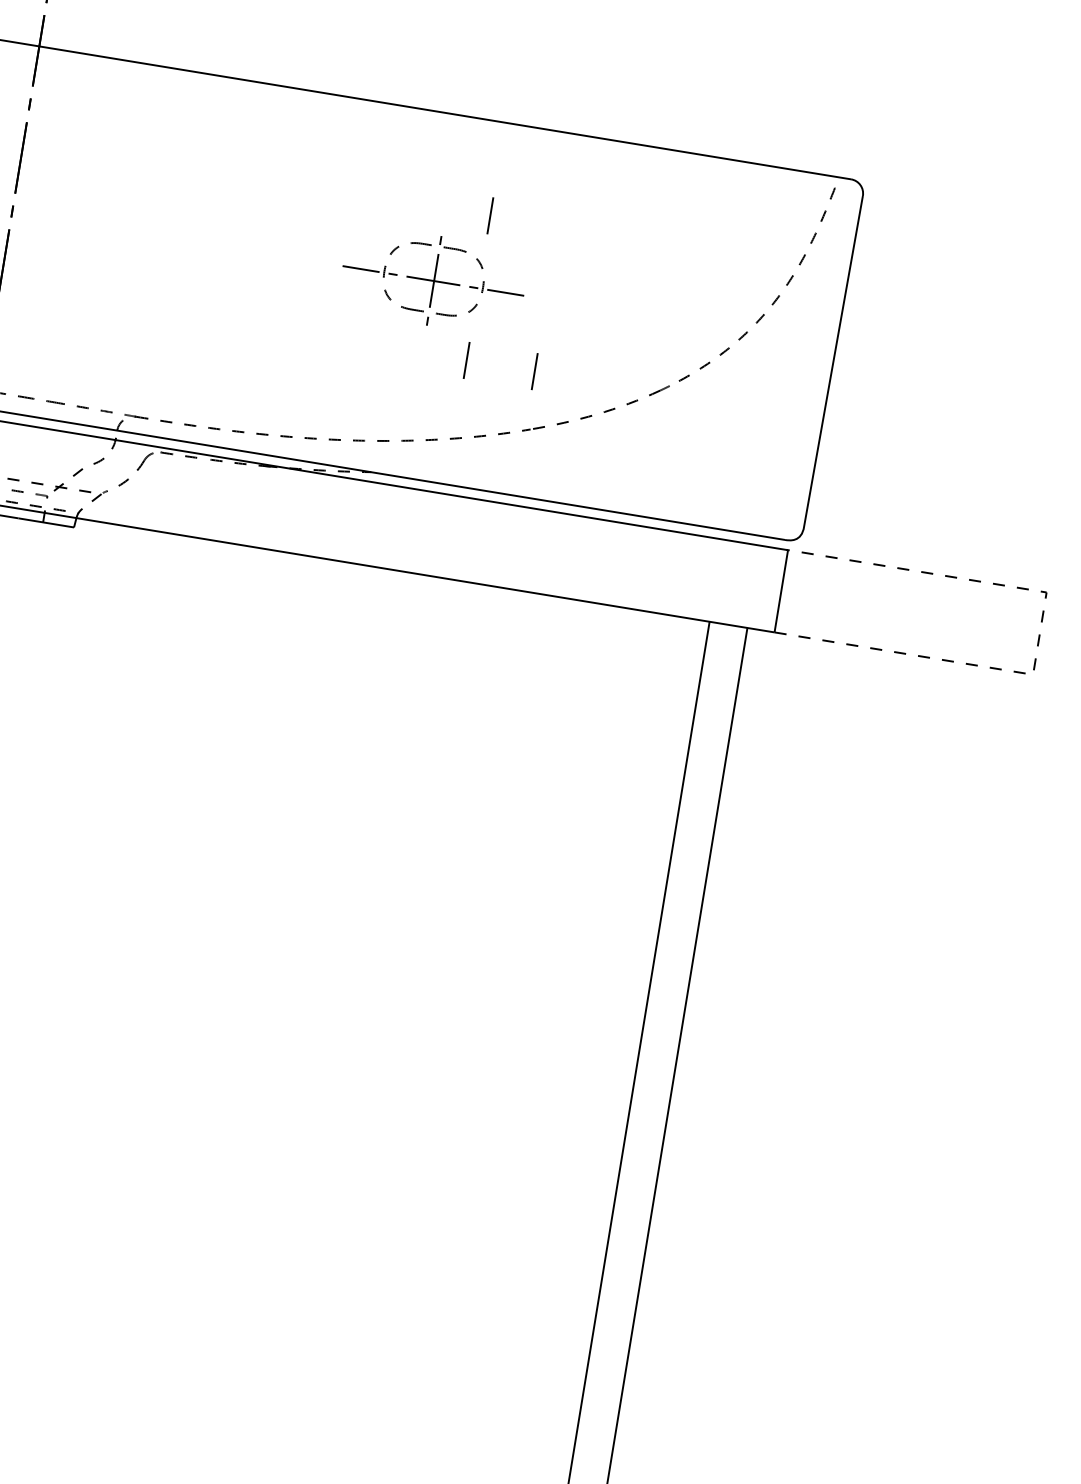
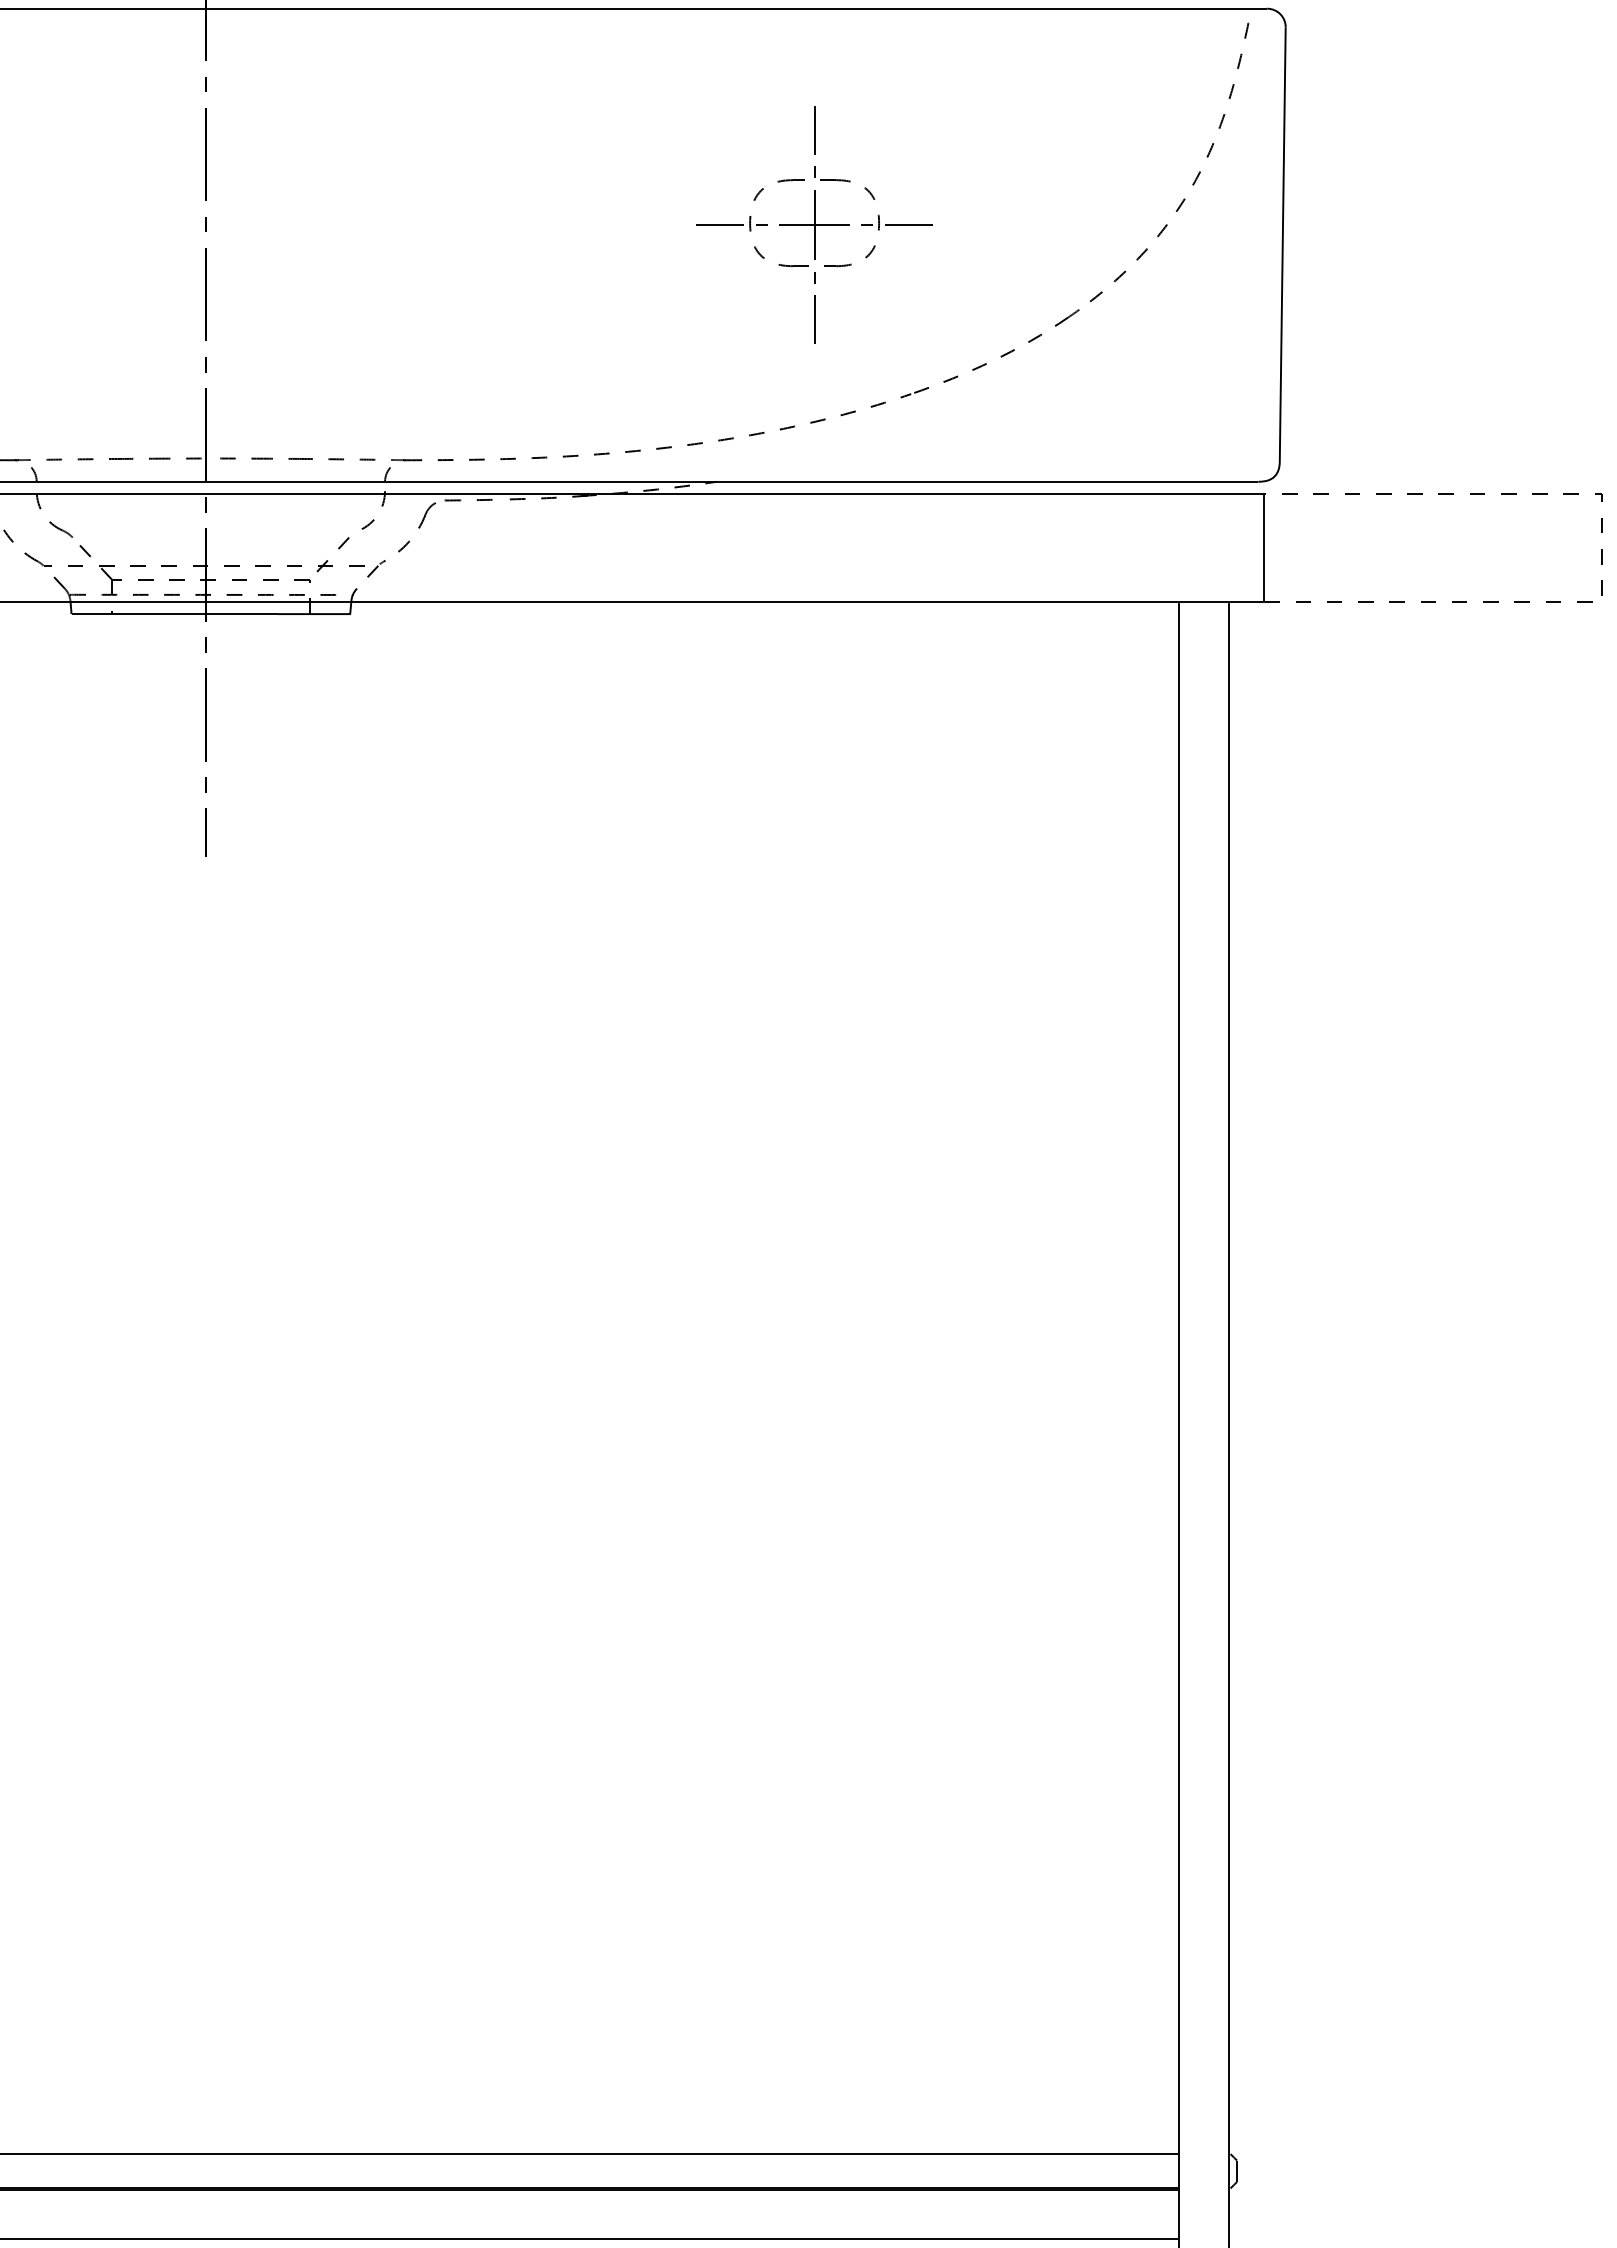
part: (433, 280) -> (814, 224), moved
line: (534, 371) -> (903, 319), removed

